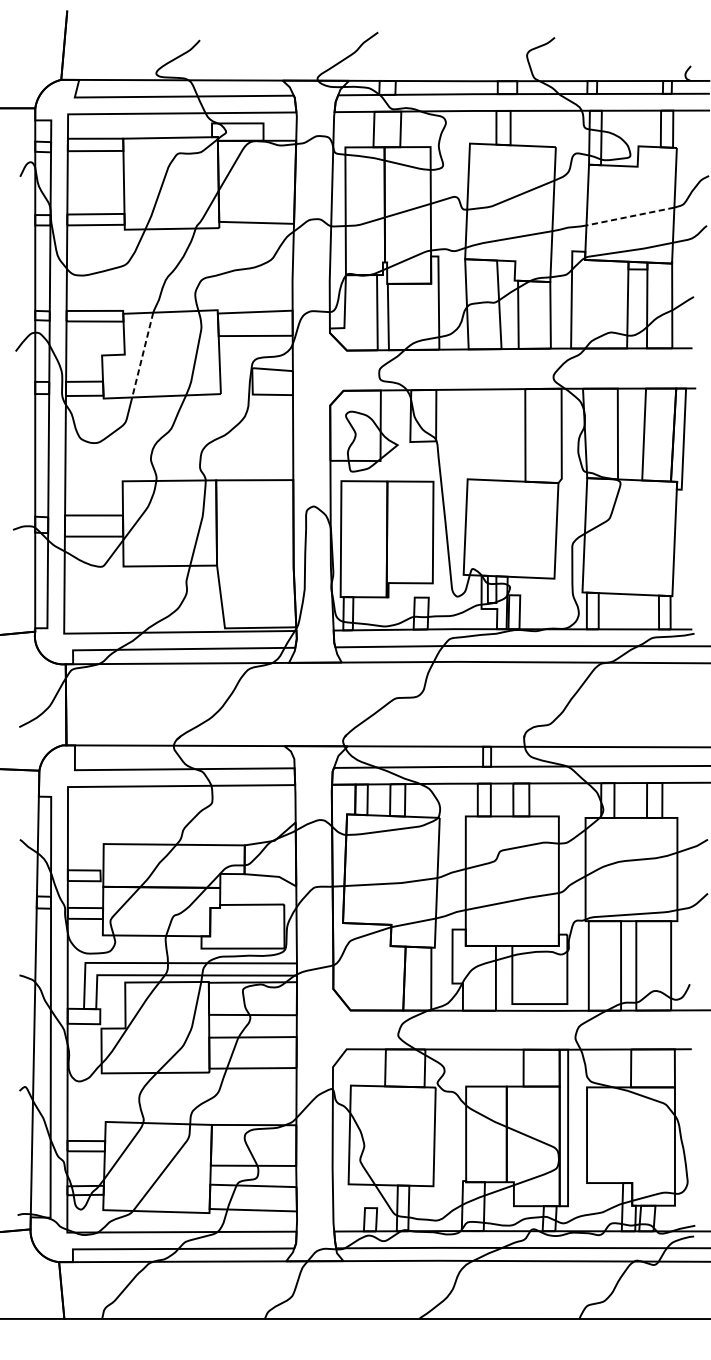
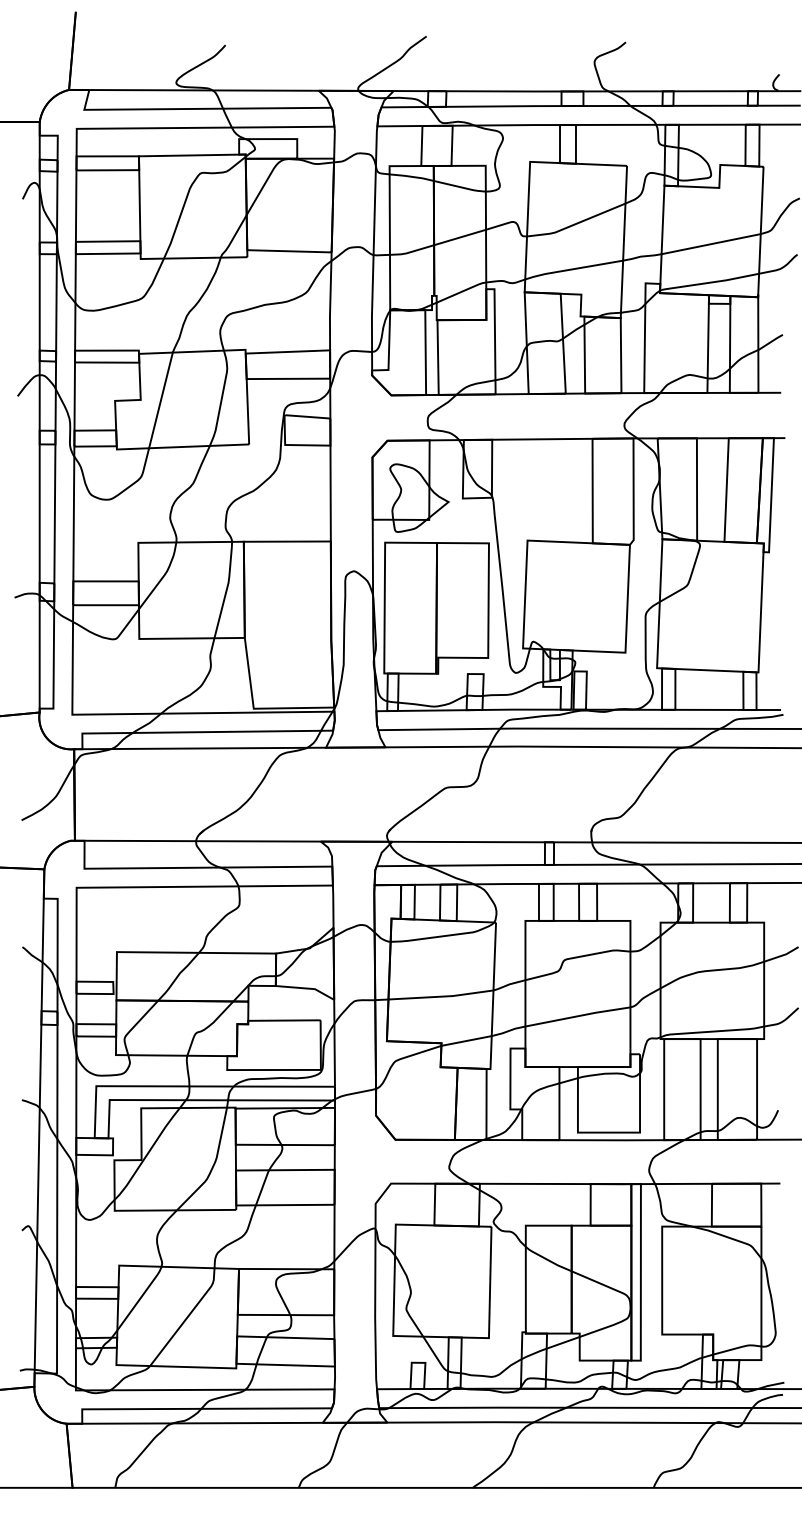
line: (630, 216) -> (711, 244), dashed -> solid
line: (142, 355) -> (160, 400), dashed -> solid

